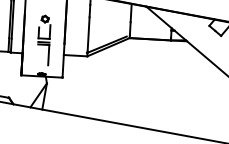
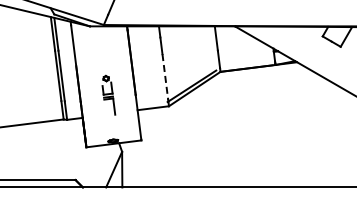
line: (88, 34) -> (165, 77), solid -> dashed
part: (44, 40) -> (108, 95), size x0.6

